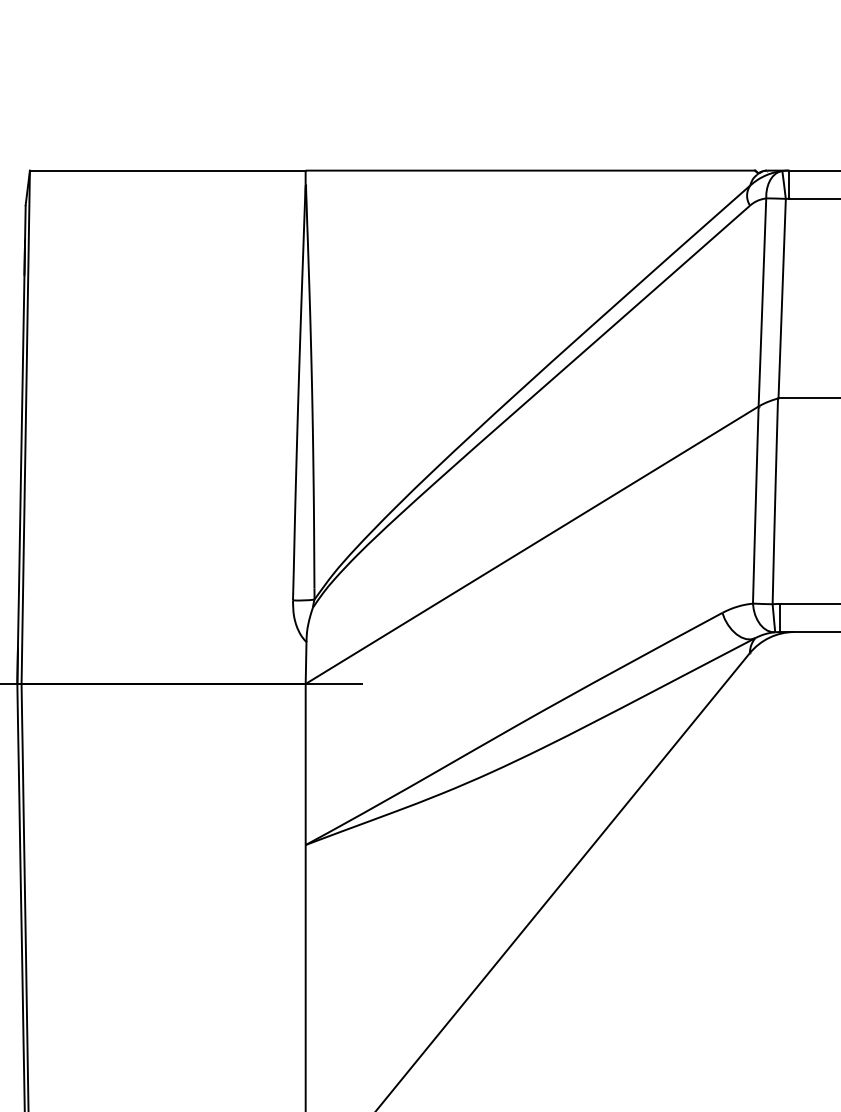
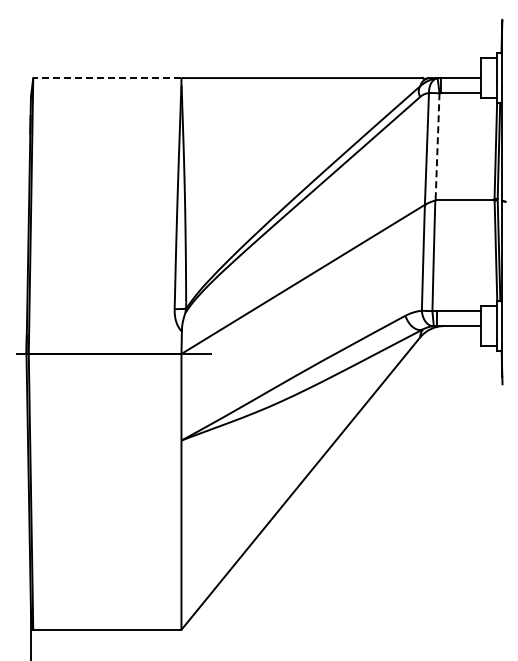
line: (166, 171) -> (106, 78), solid -> dashed
line: (782, 297) -> (437, 146), solid -> dashed

